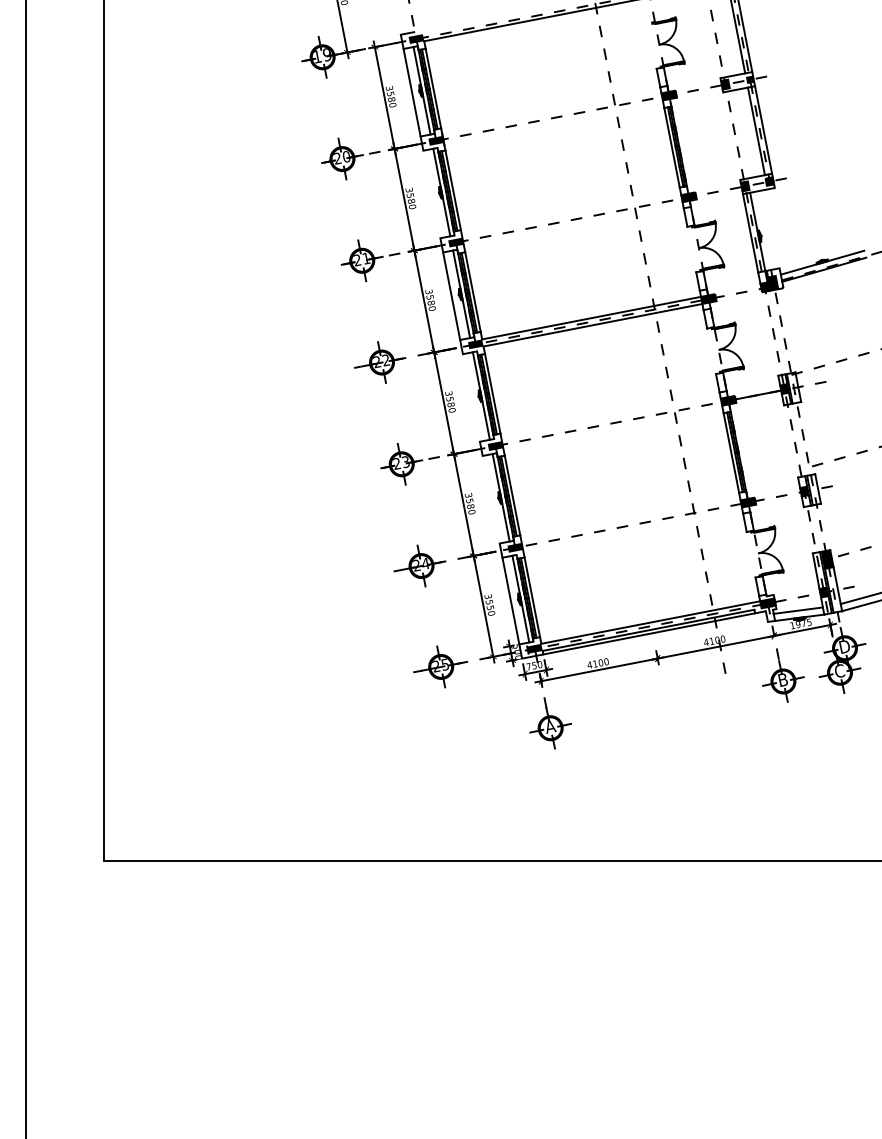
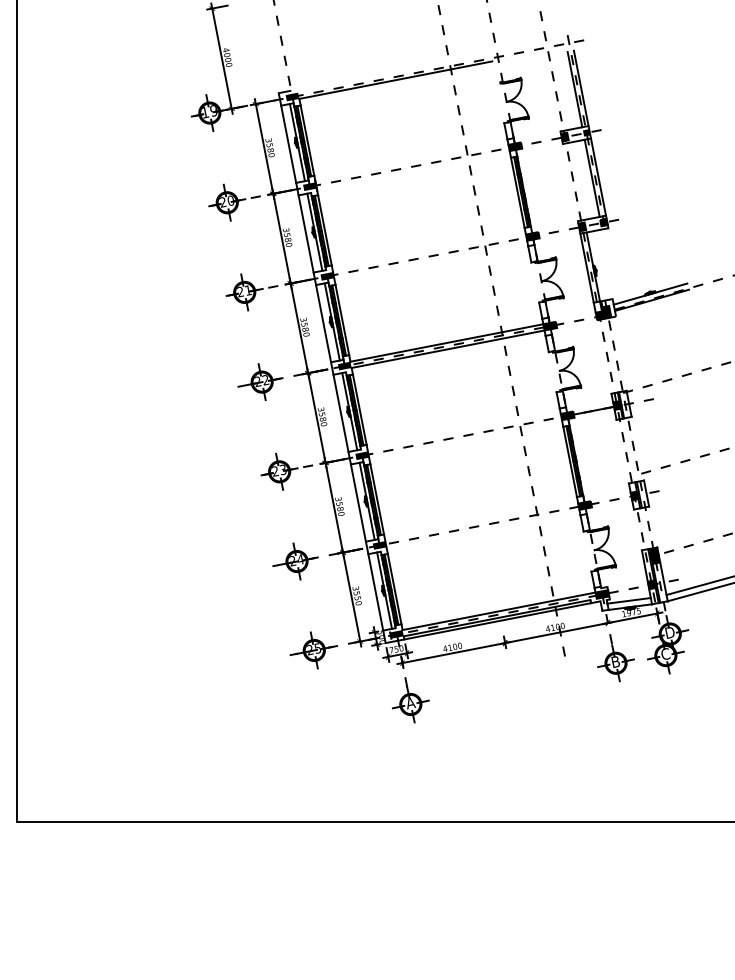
line: (431, 194) -> (305, 233), added
line: (470, 397) -> (340, 412), added
line: (490, 499) -> (357, 502), added

